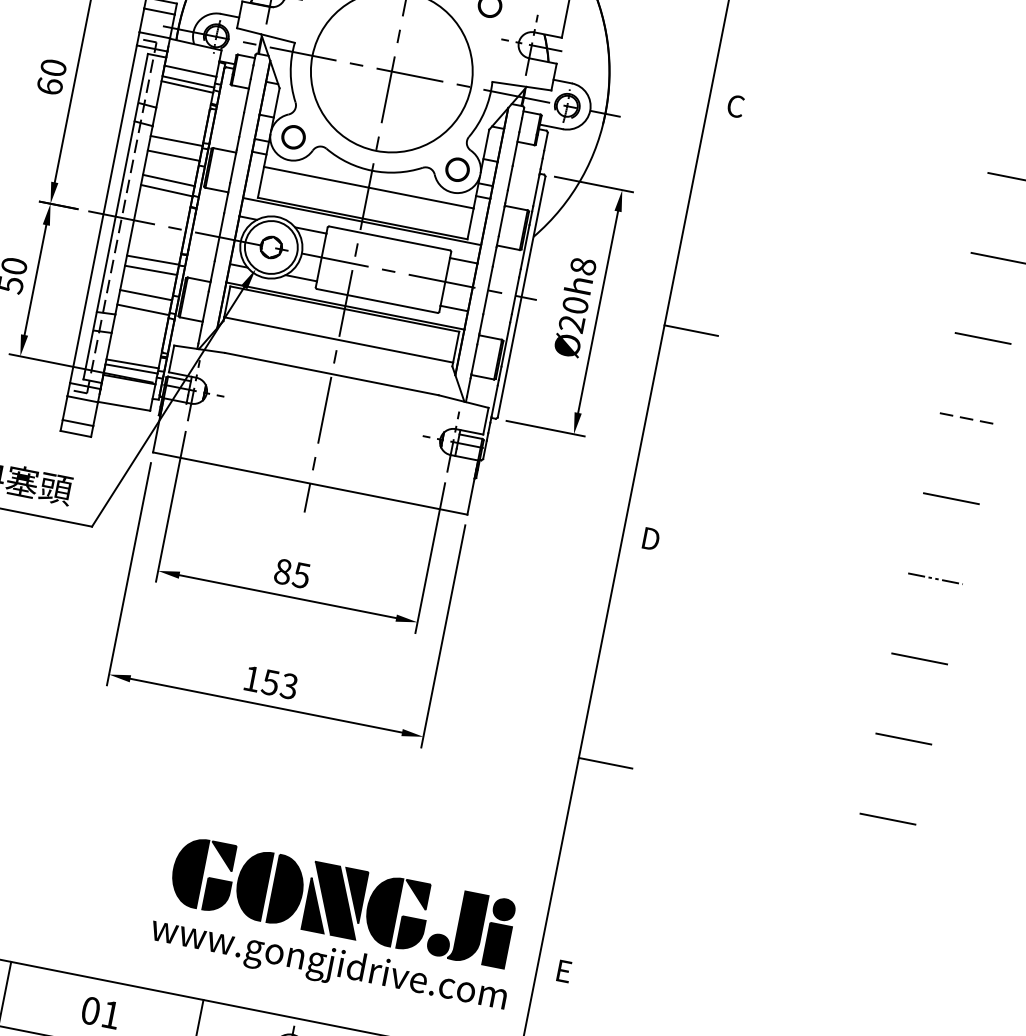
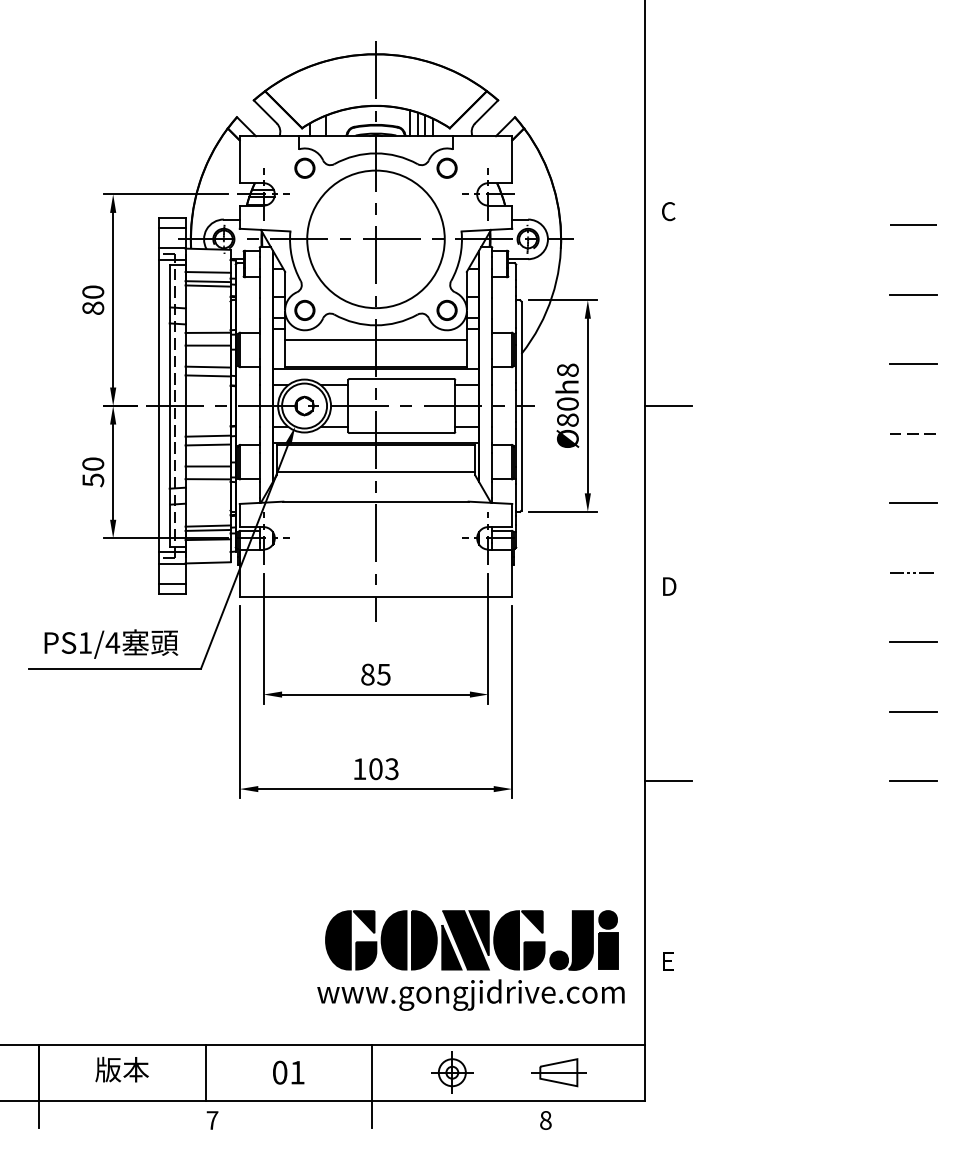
text: (50, 85) -> (93, 307), 60 -> 80
text: (571, 323) -> (567, 419), Ø20h8 -> Ø80h8
text: (270, 682) -> (375, 769), 153 -> 103

